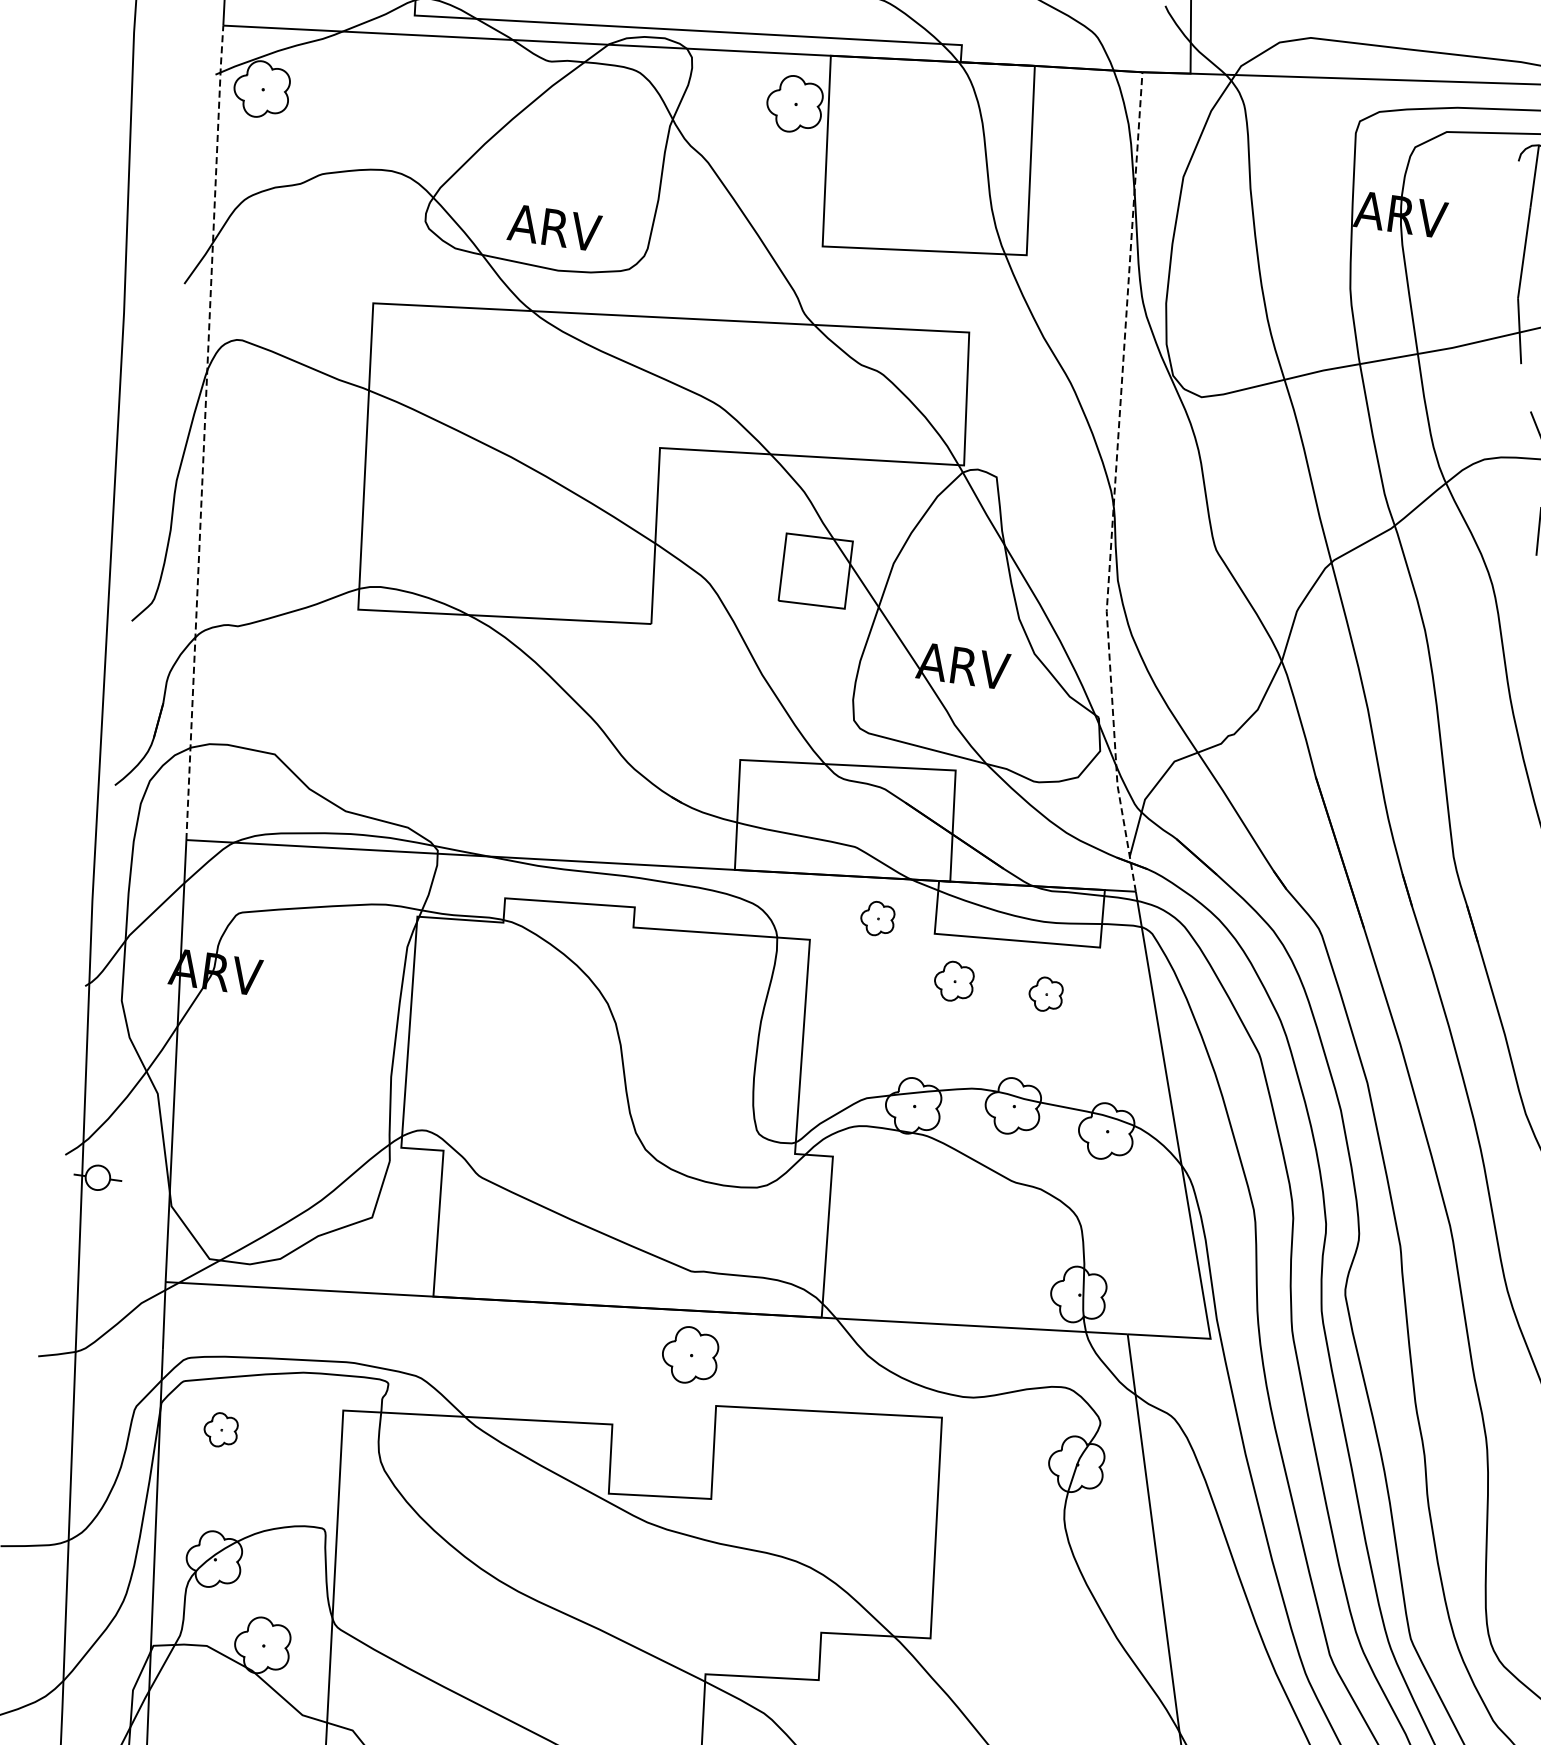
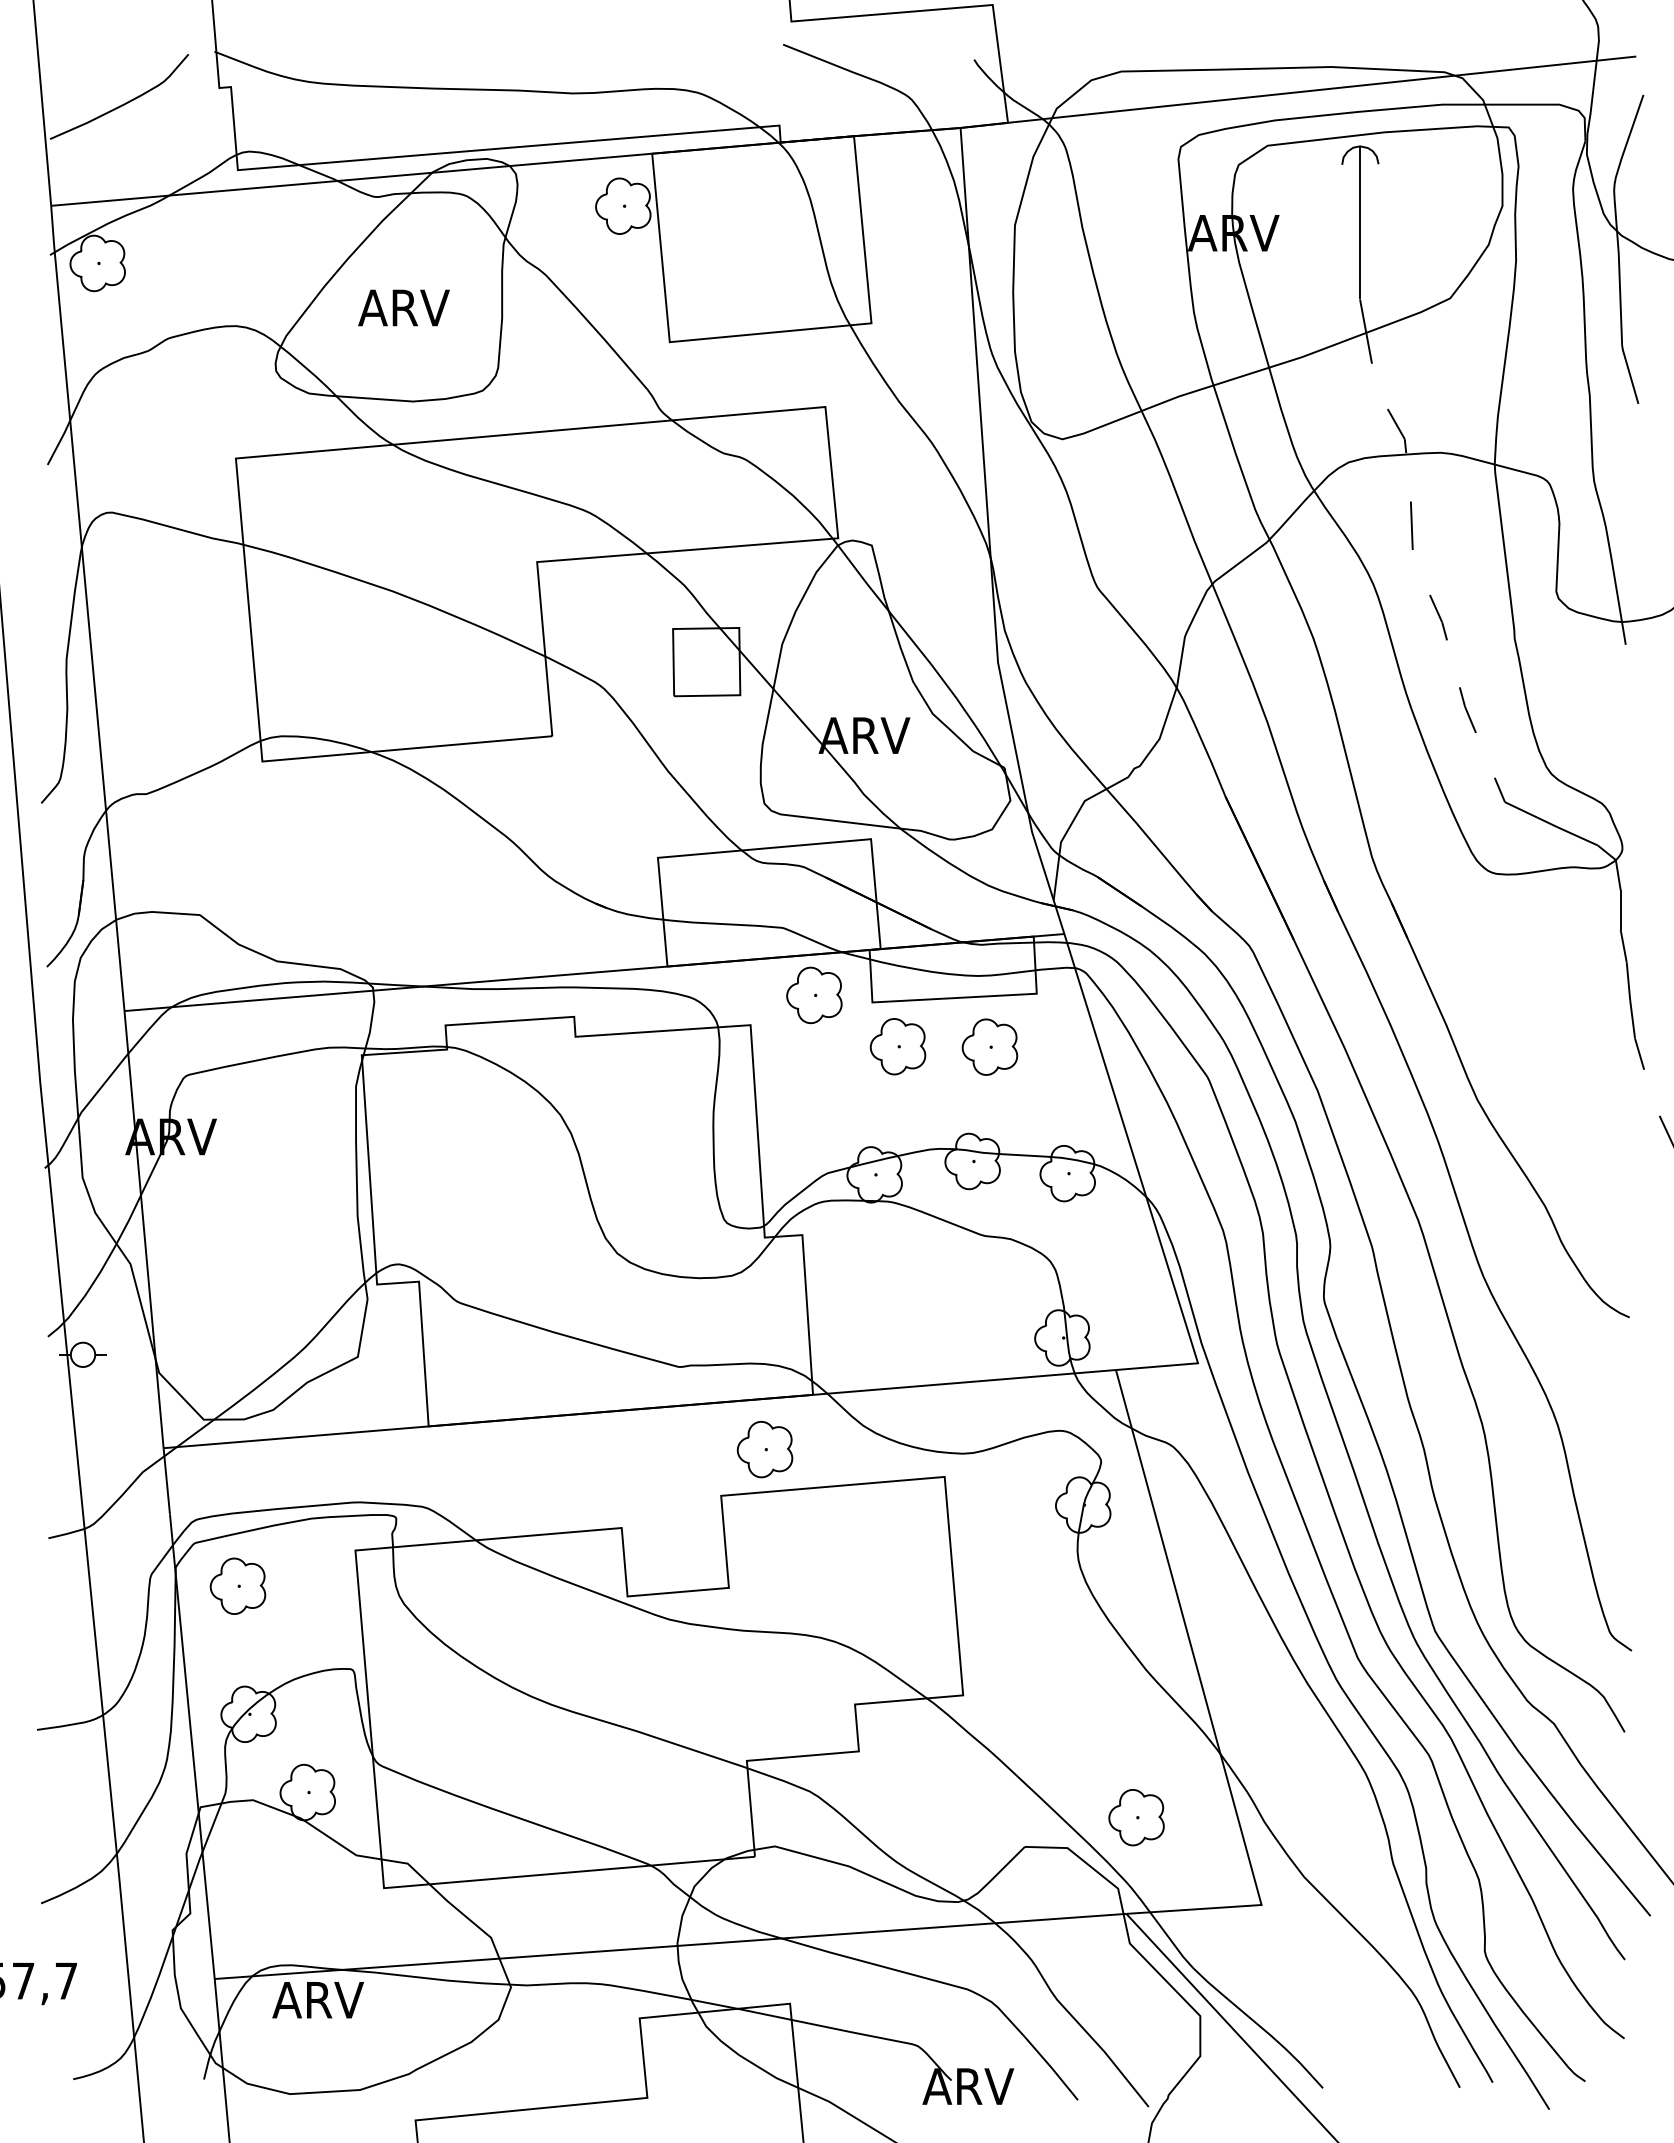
text: (554, 227) -> (403, 307), moved
line: (204, 431) -> (87, 607), dashed -> solid
line: (1115, 483) -> (989, 535), dashed -> solid
part: (877, 918) -> (814, 995), size x1.67
part: (953, 981) -> (897, 1046), size x1.43
part: (1045, 993) -> (989, 1046), size x1.67
part: (689, 1355) -> (764, 1449), moved
part: (220, 1429) -> (237, 1585), size x1.67

